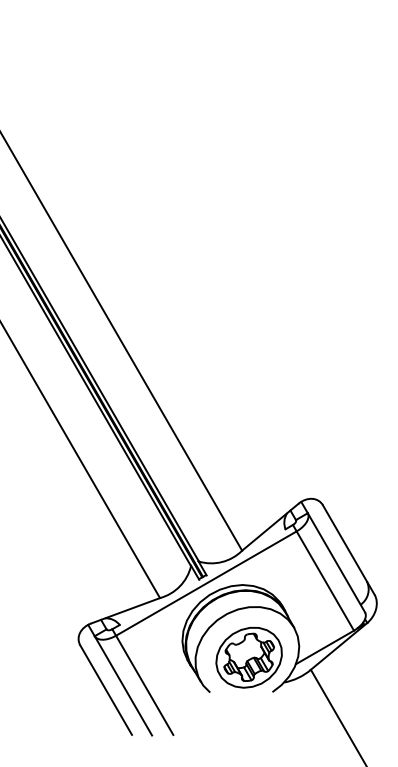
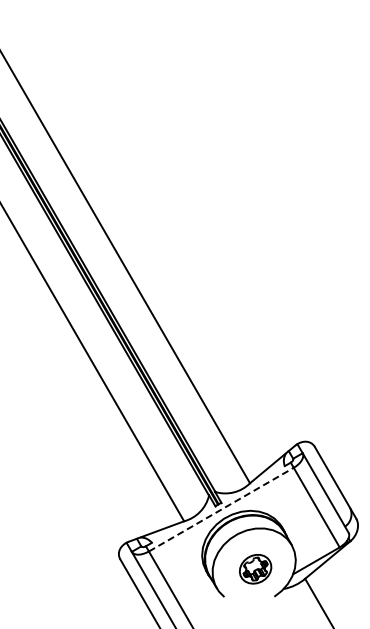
line: (206, 583) -> (221, 509), solid -> dashed
part: (248, 658) -> (255, 569), size x0.6

